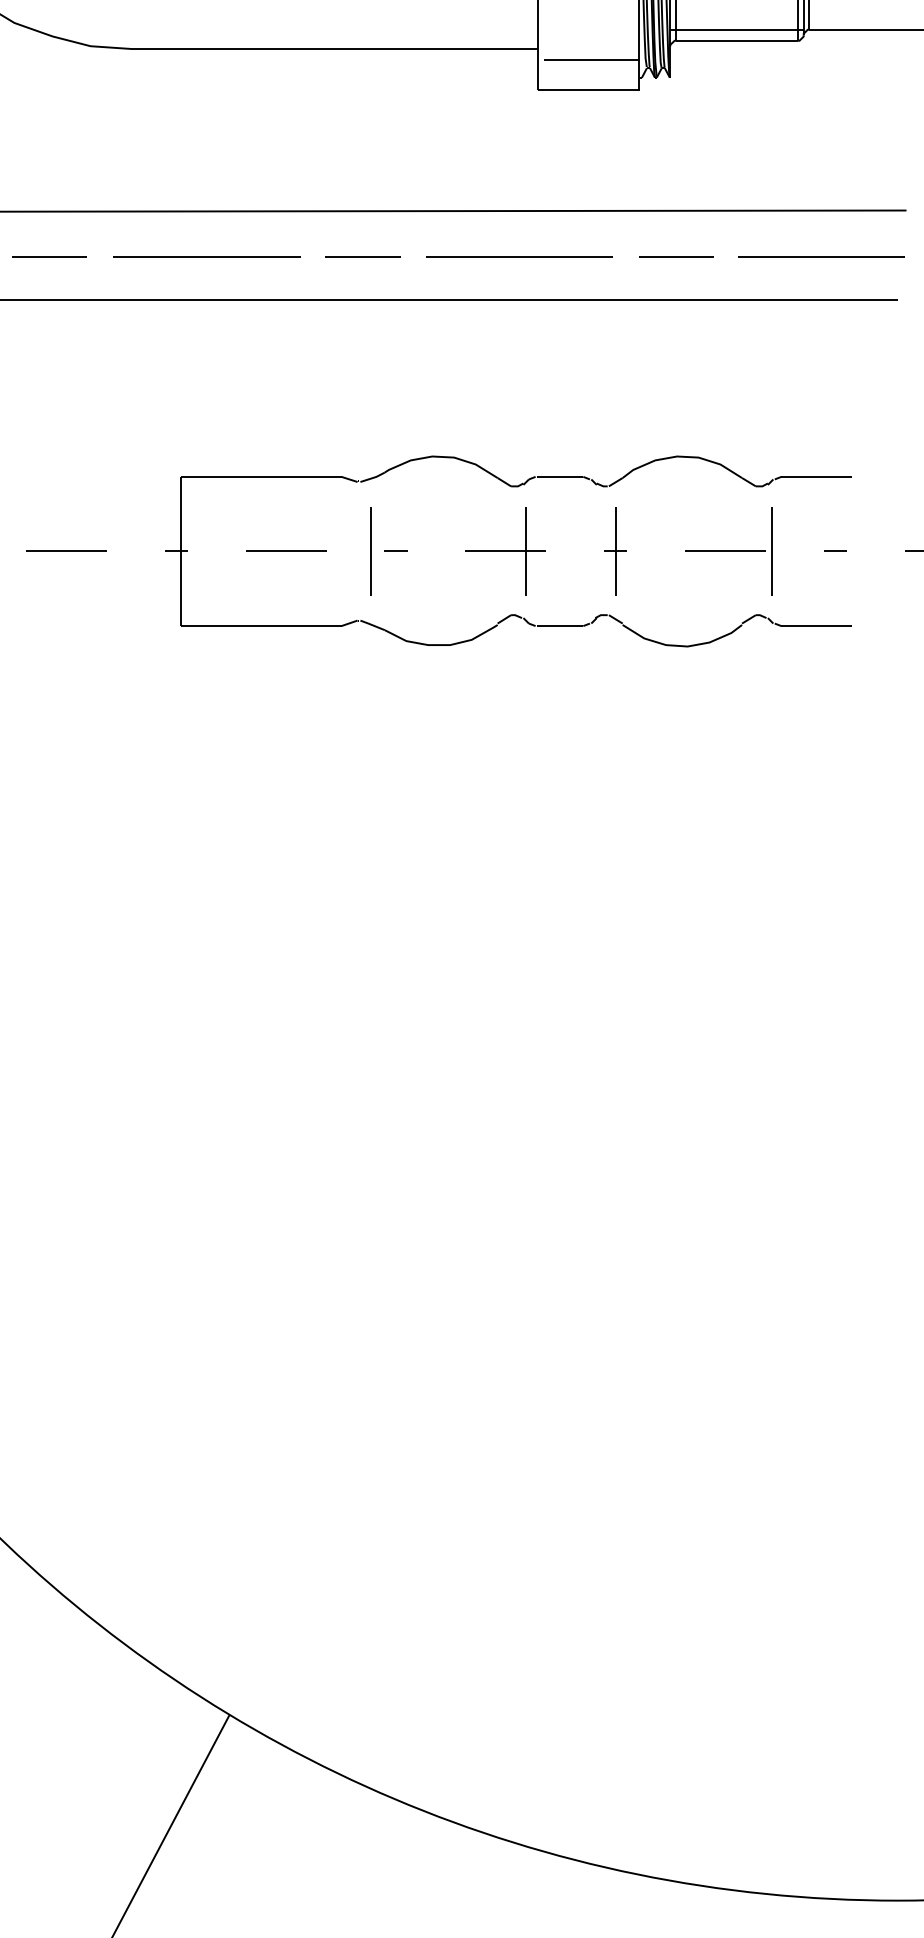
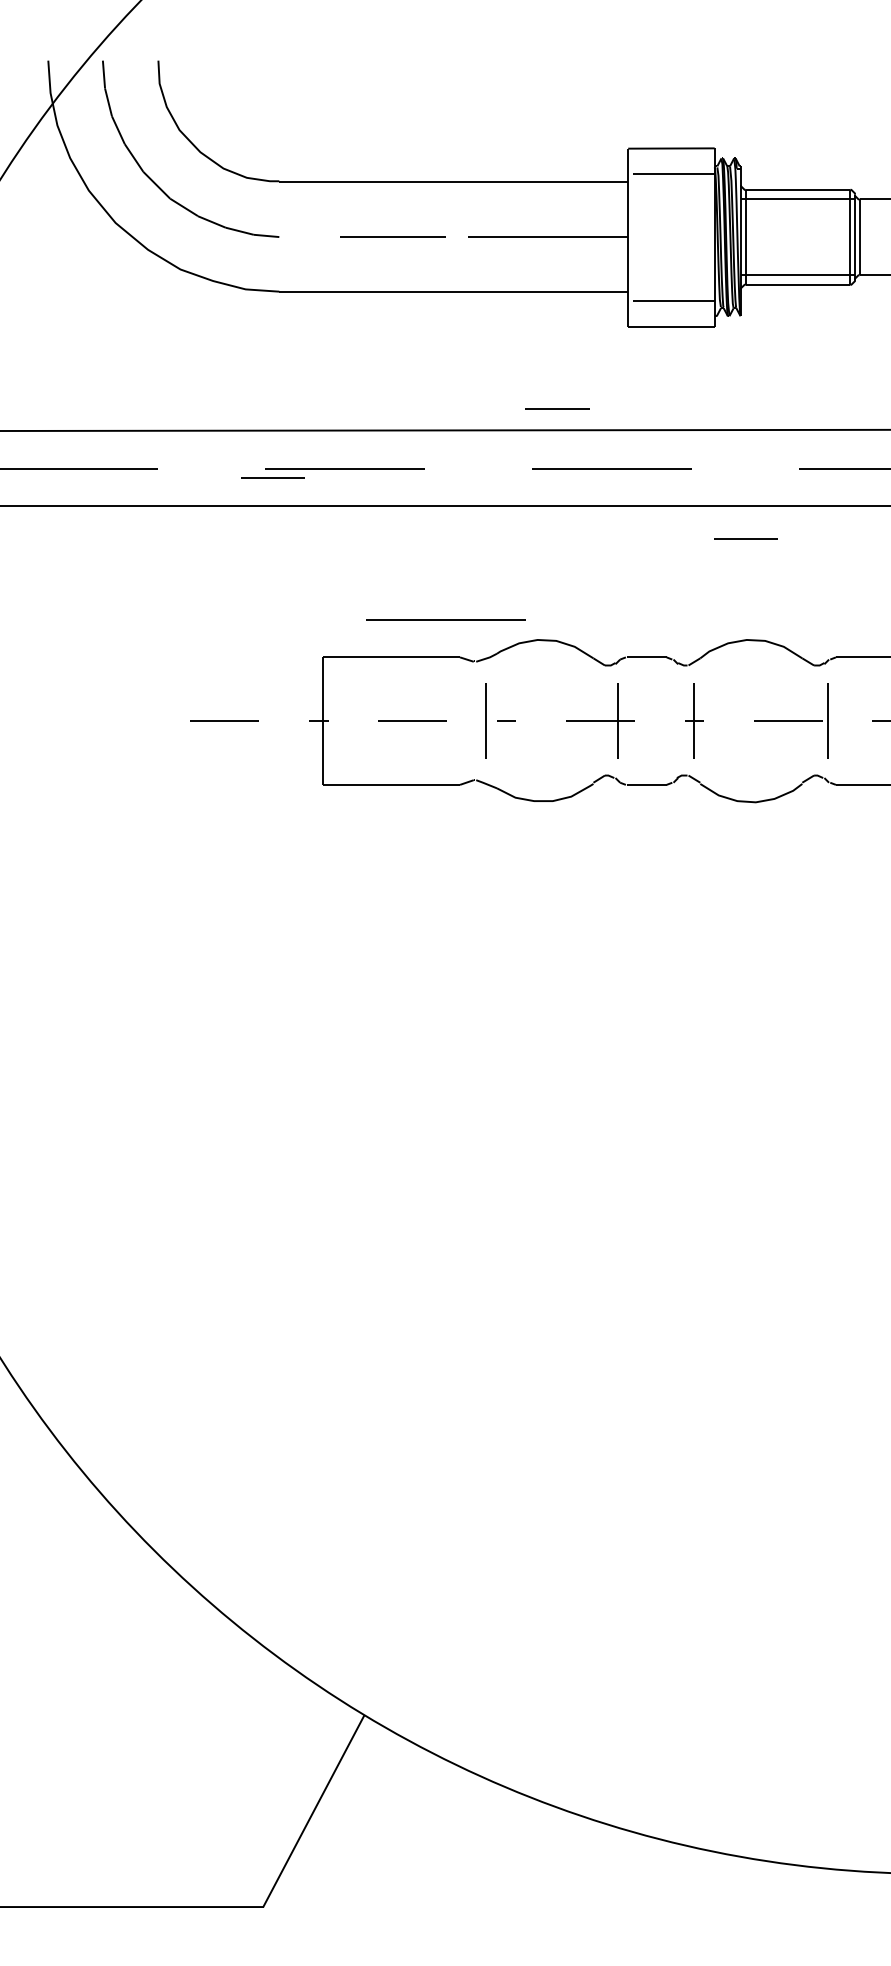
line: (49, 255) -> (272, 477), moved
line: (363, 255) -> (557, 408), moved
line: (675, 255) -> (745, 538), moved
line: (324, 432) -> (445, 619), added

